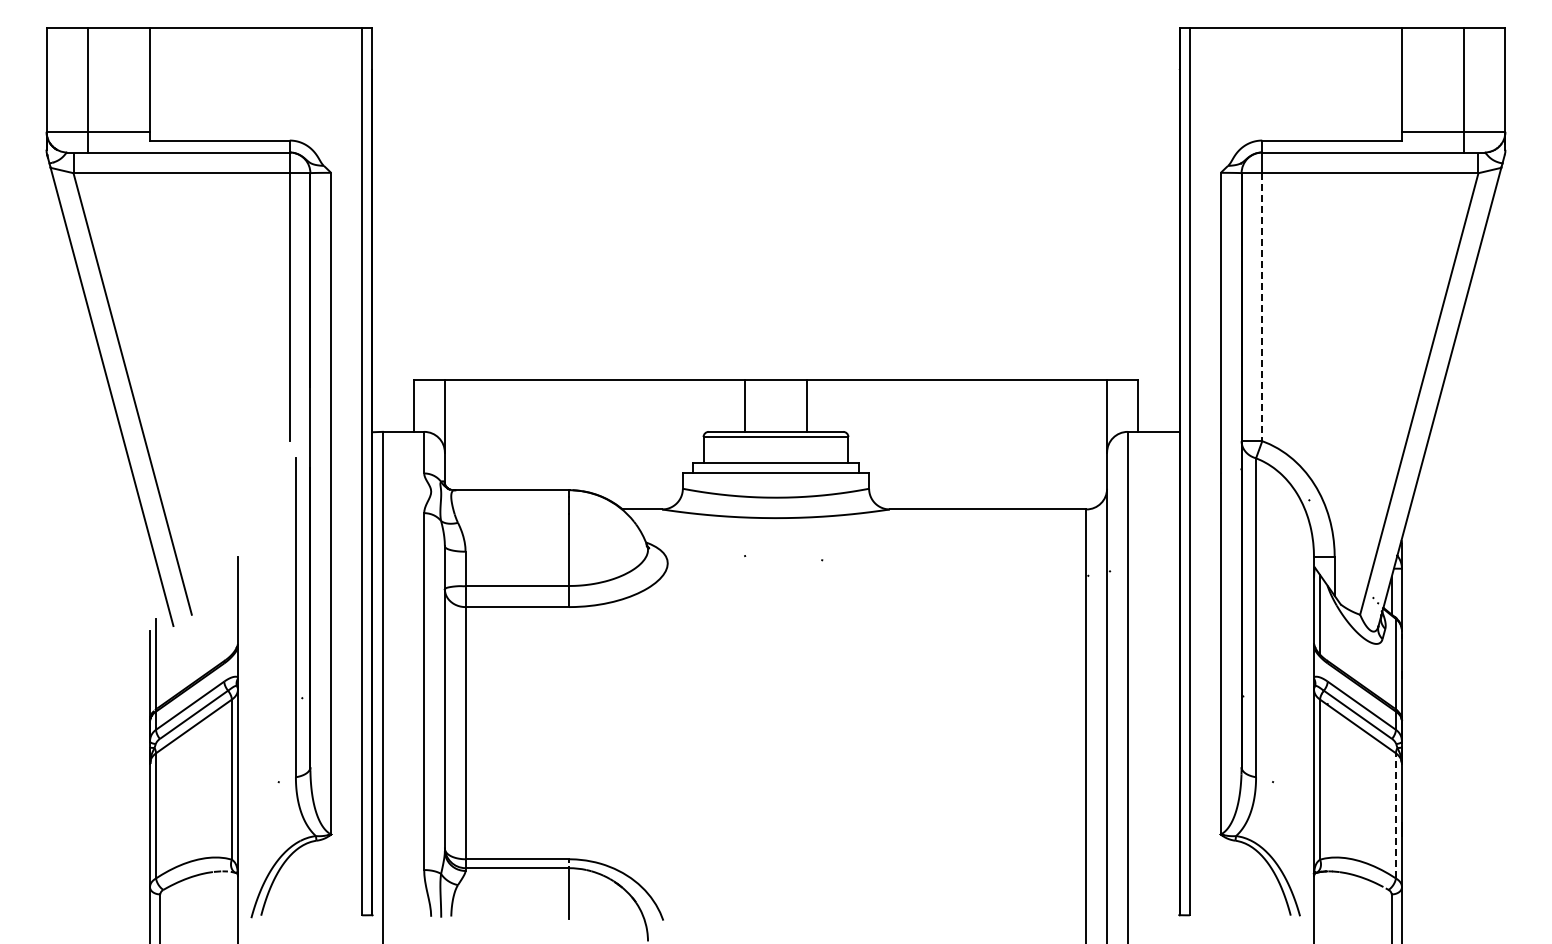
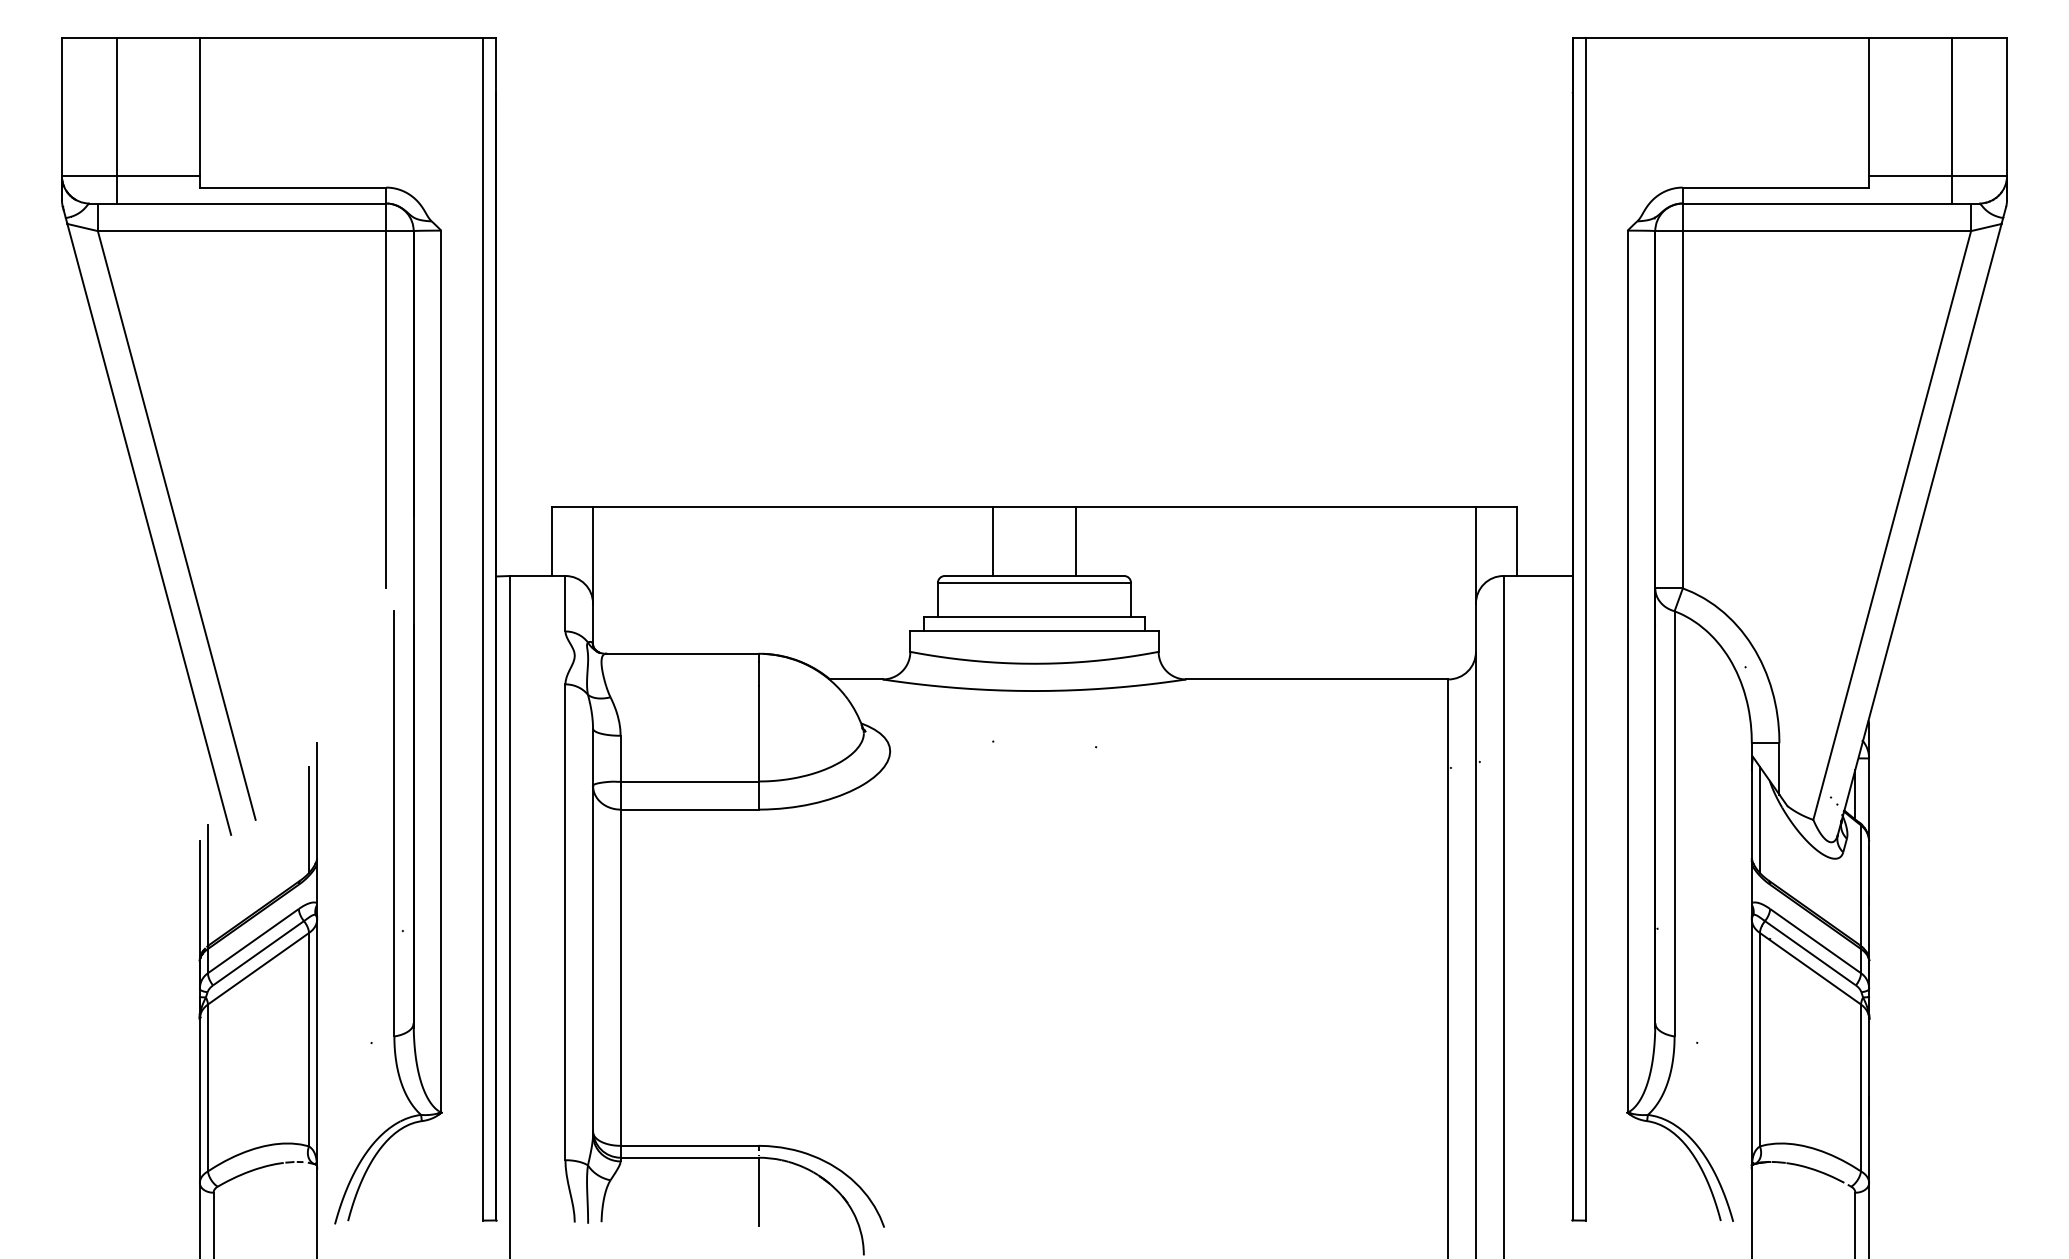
line: (1262, 307) -> (1683, 410), dashed -> solid
line: (231, 614) -> (308, 819), added
line: (1395, 815) -> (1860, 1087), dashed -> solid

